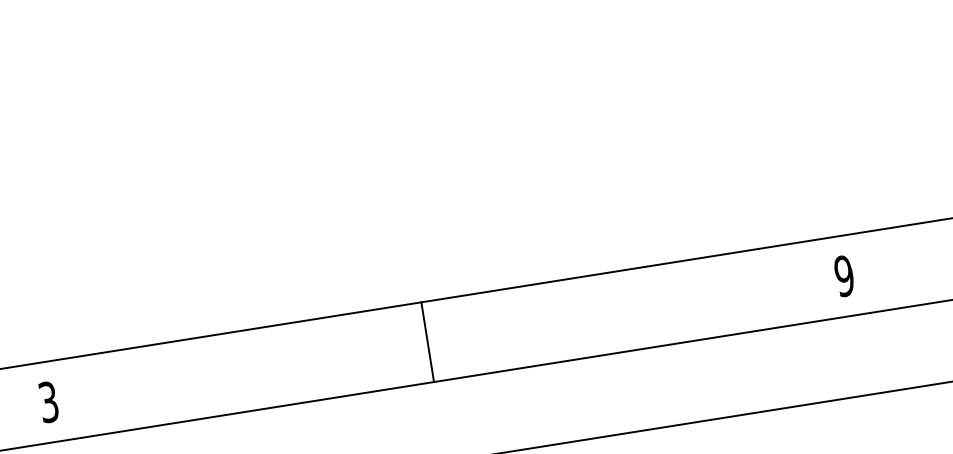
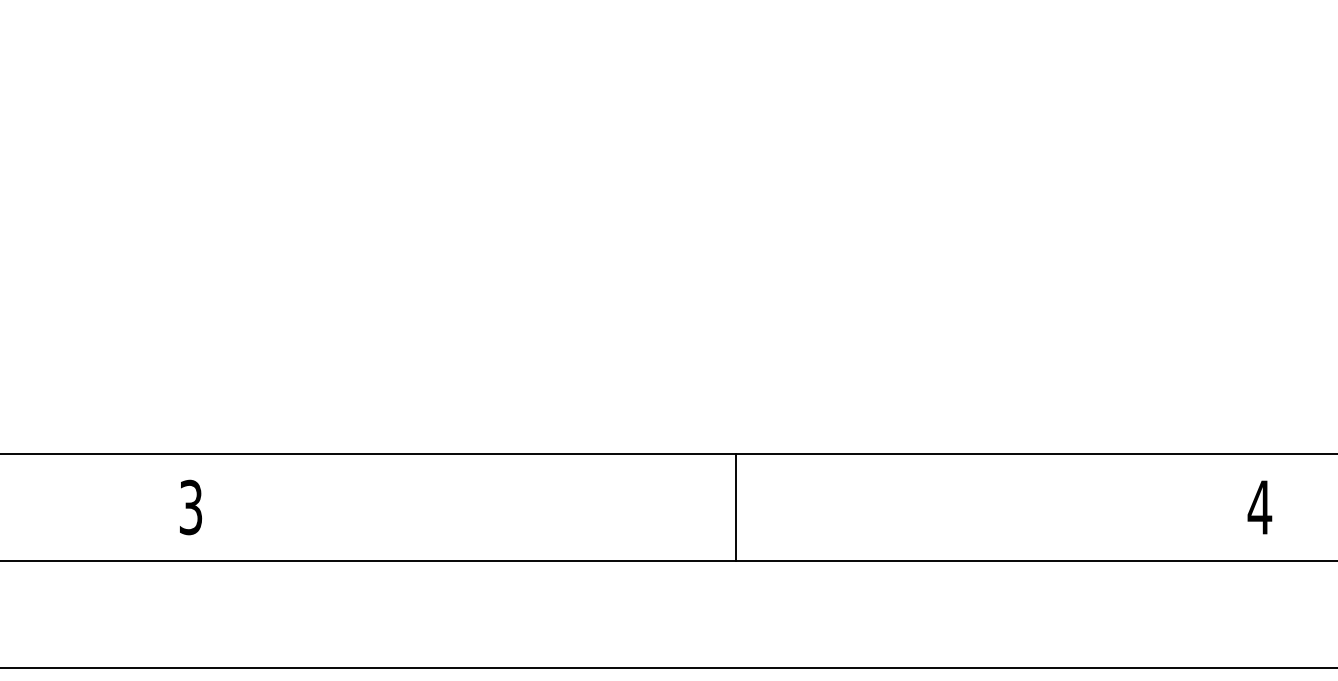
text: (844, 276) -> (1259, 507), 9 -> 4
line: (428, 342) -> (736, 507), moved

